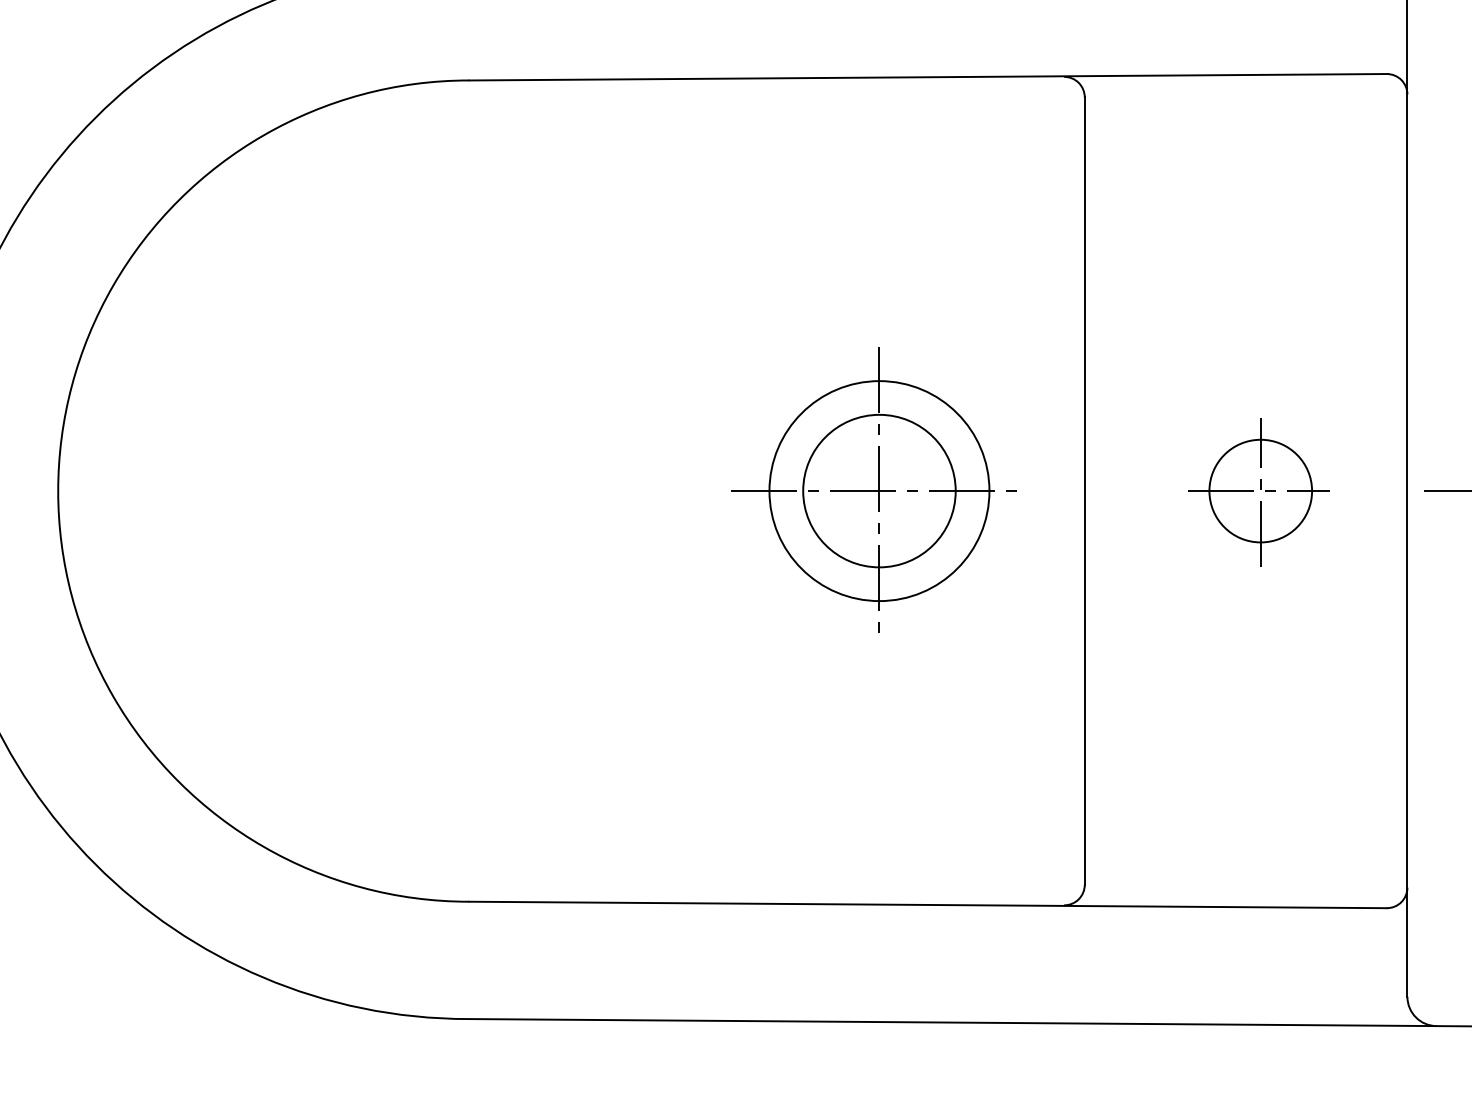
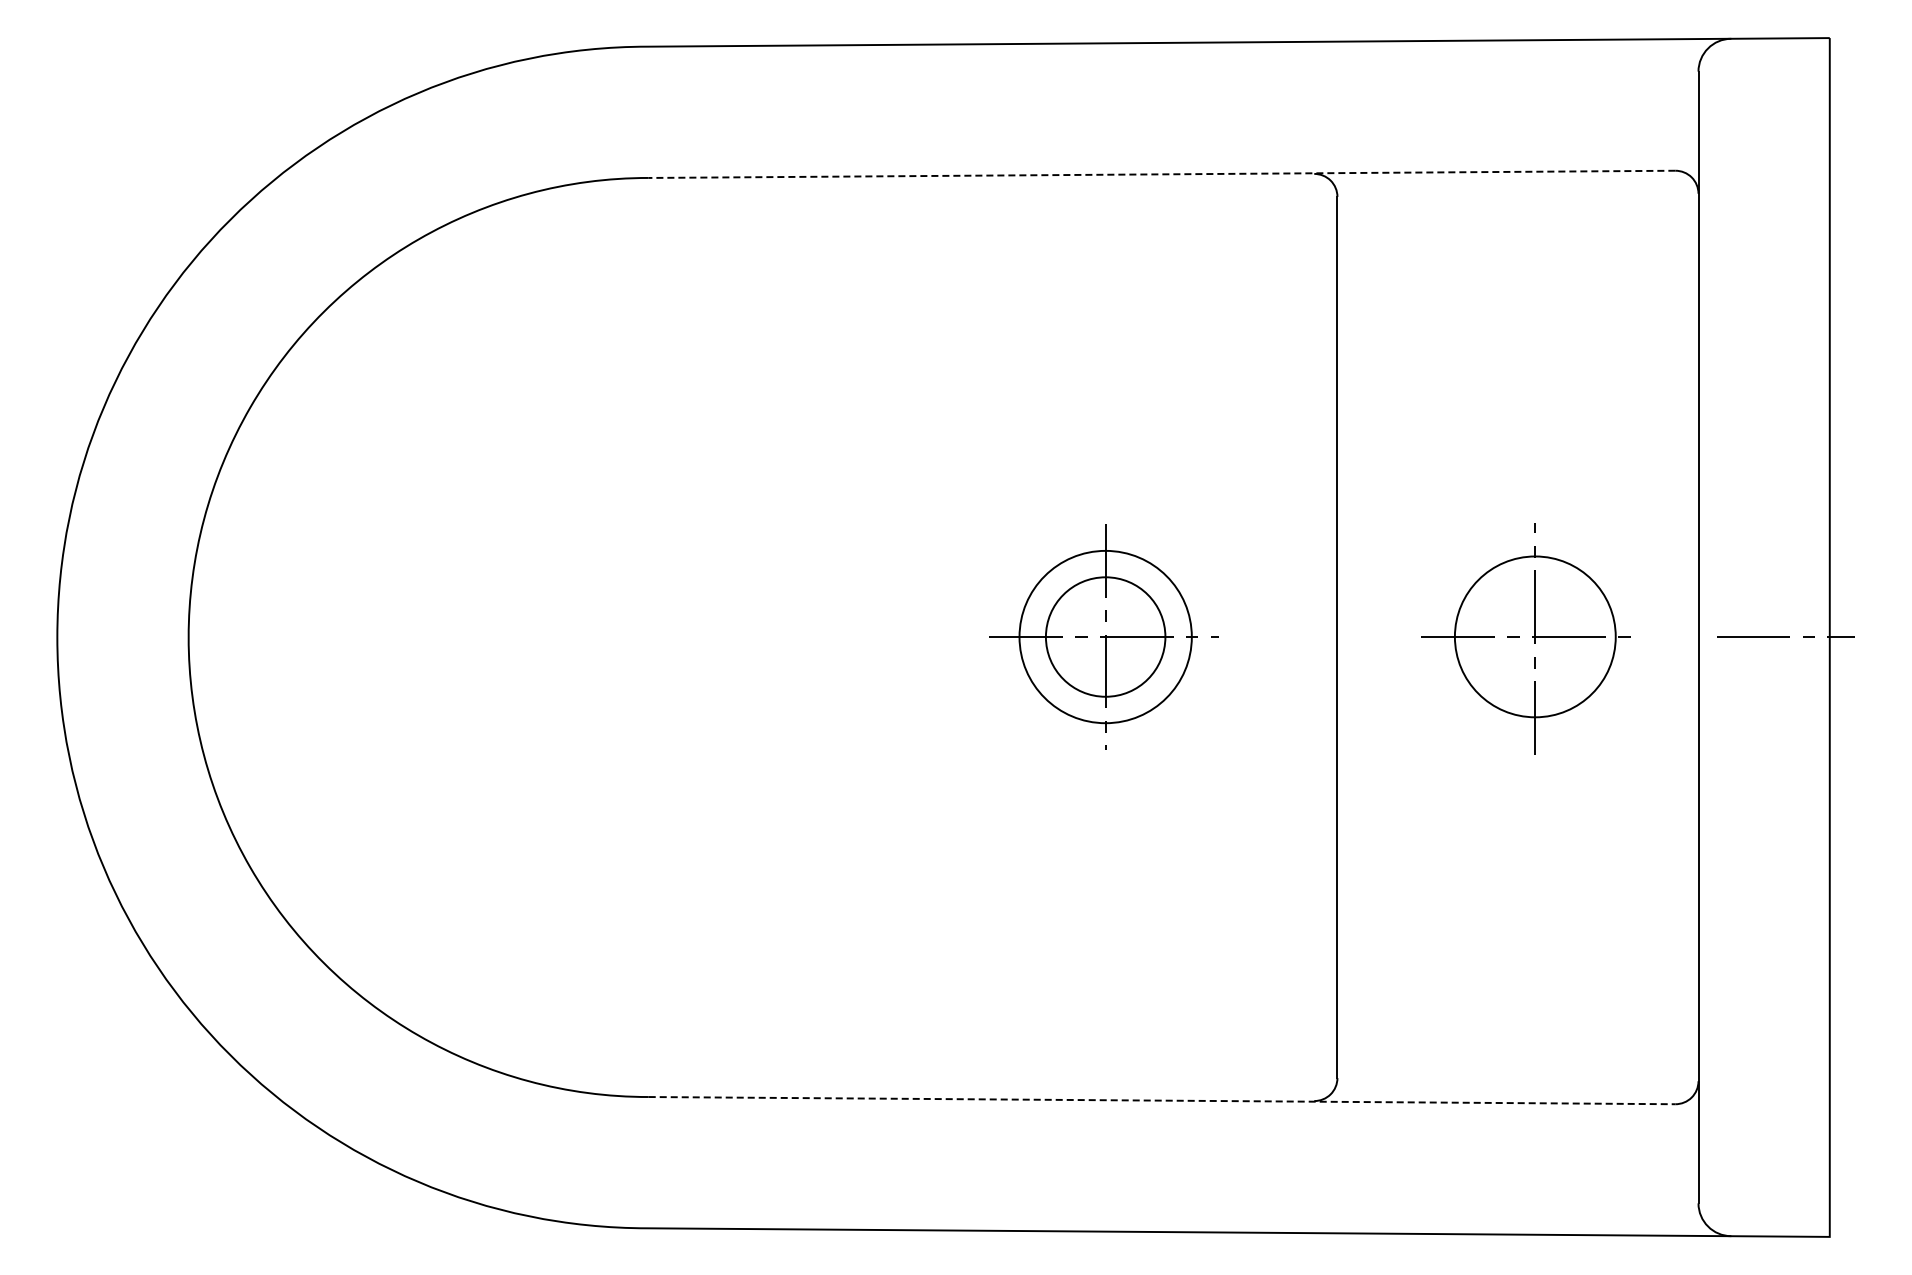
line: (927, 77) -> (1161, 174), solid -> dashed
part: (873, 489) -> (1100, 635), size x0.7
part: (1258, 492) -> (1531, 638), size x1.4
line: (928, 904) -> (1162, 1100), solid -> dashed

